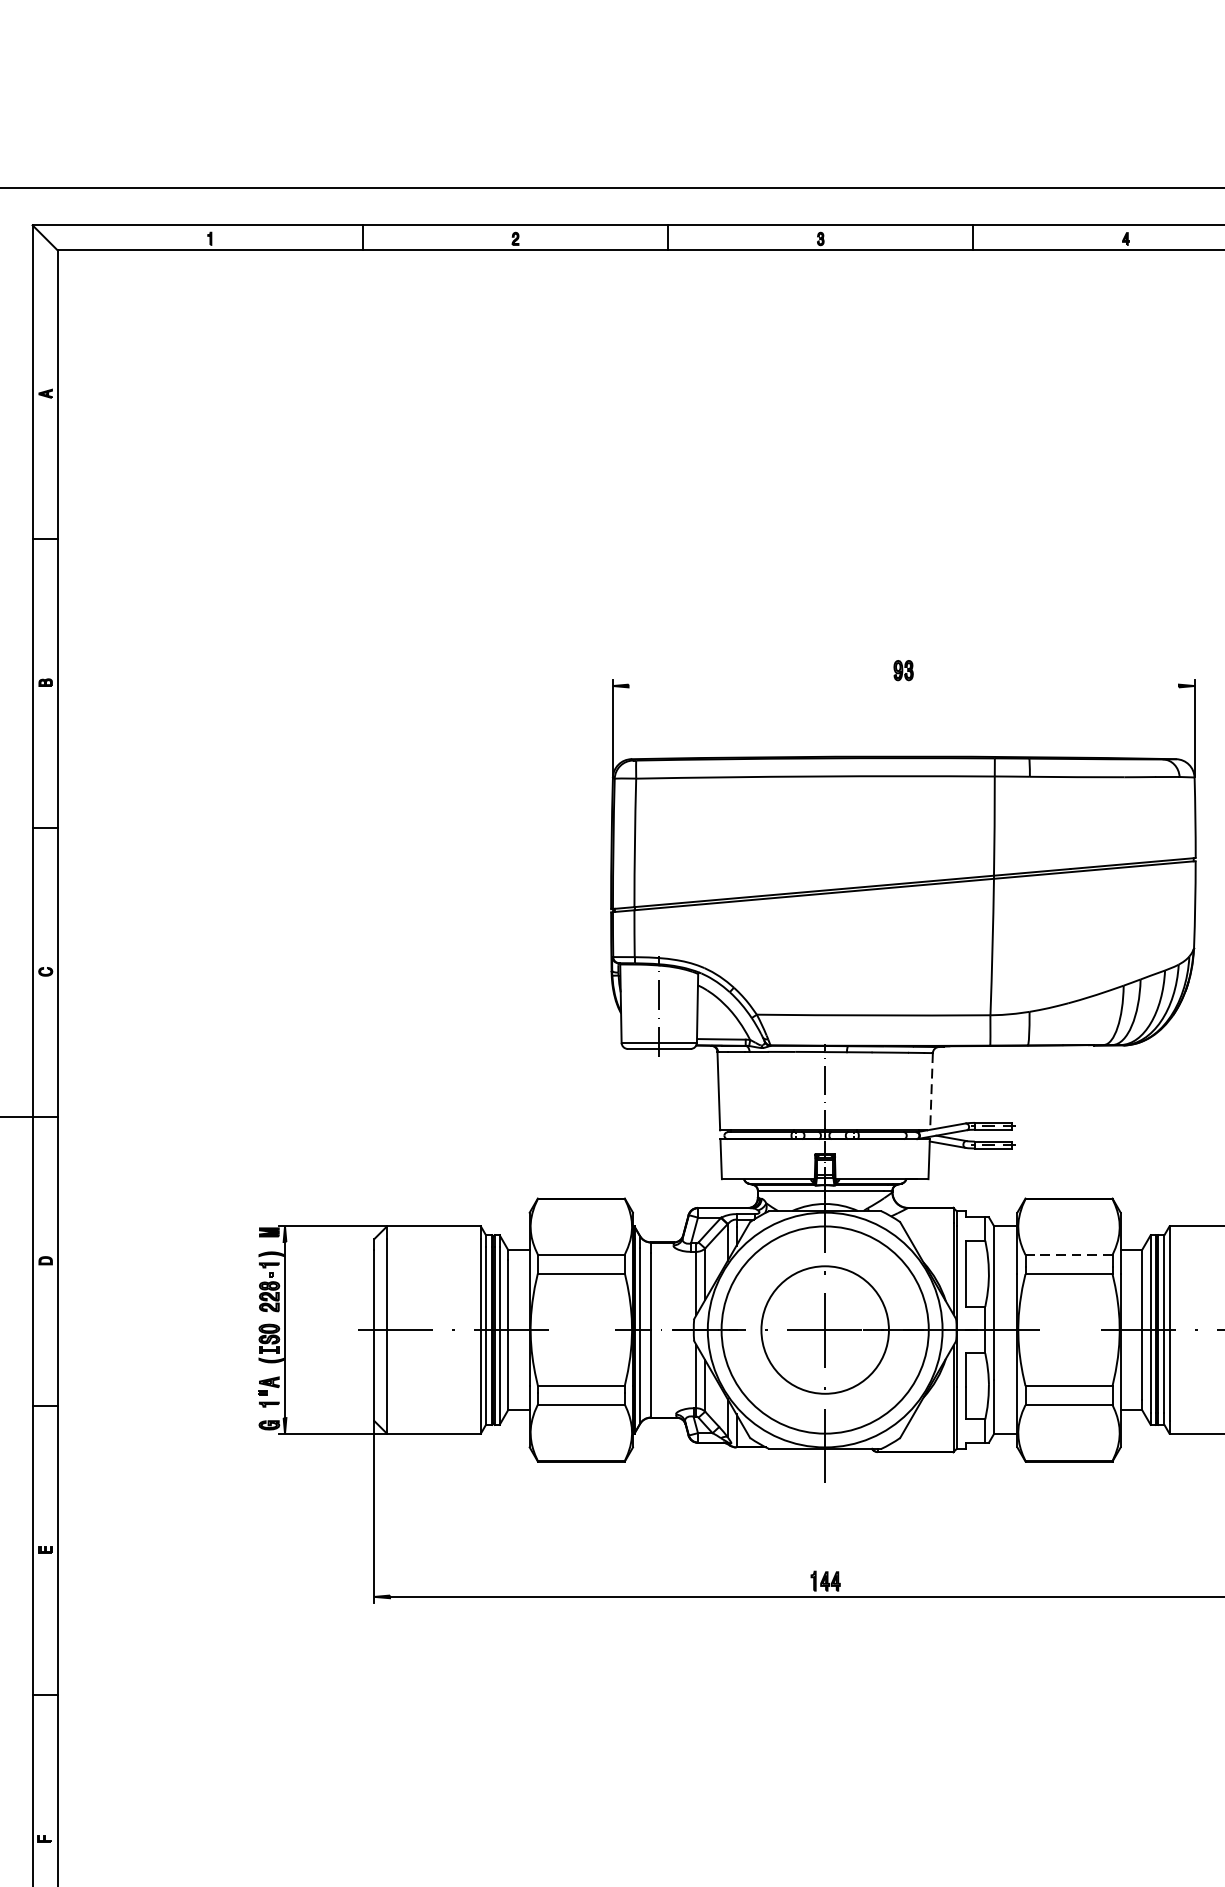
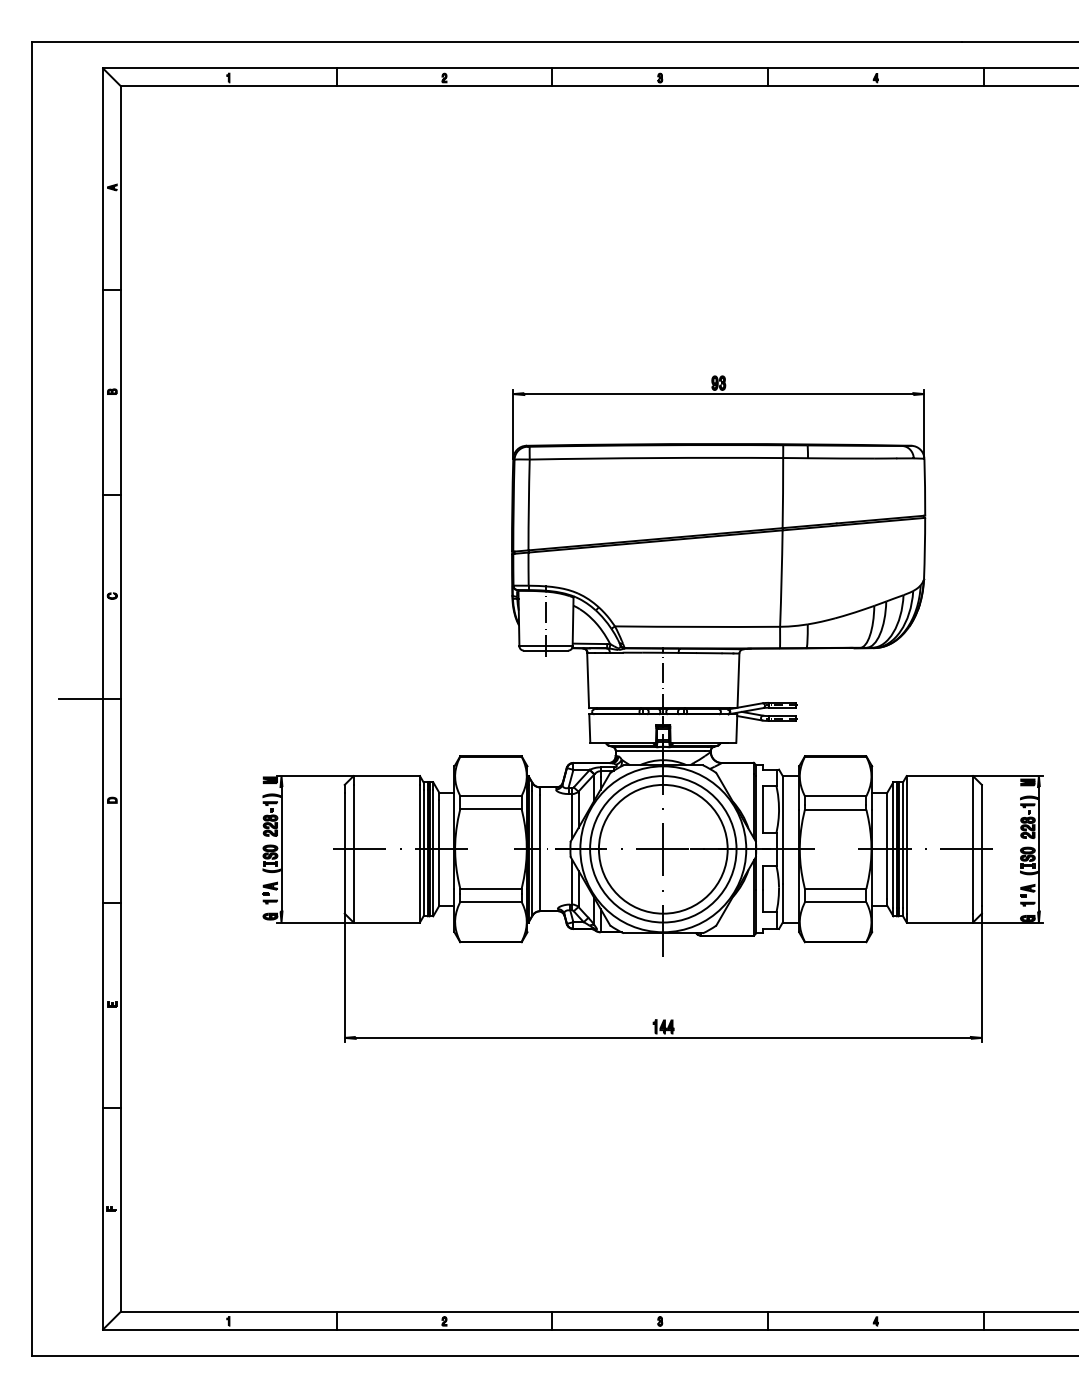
line: (903, 686) -> (718, 394), added
line: (931, 1092) -> (738, 681), dashed -> solid
line: (1068, 1255) -> (835, 796), dashed -> solid
circle: (824, 1328) -> (662, 848), size x1.43

